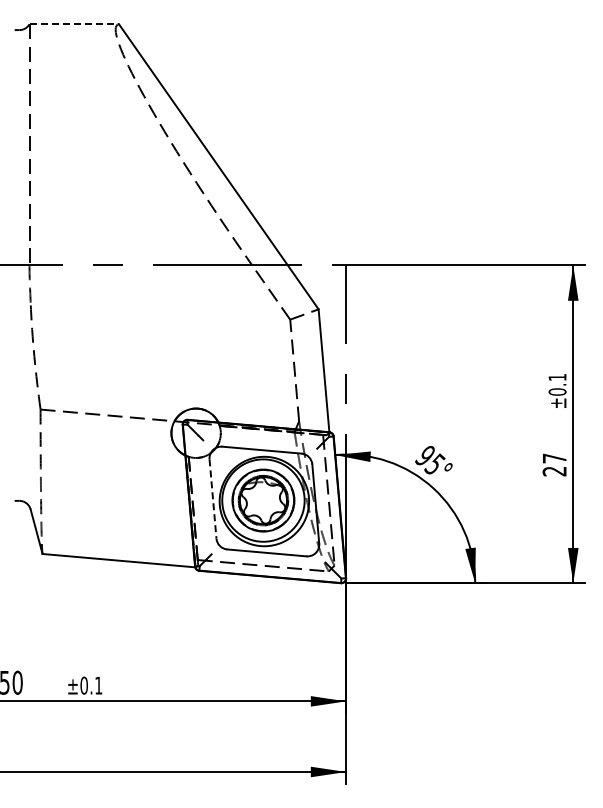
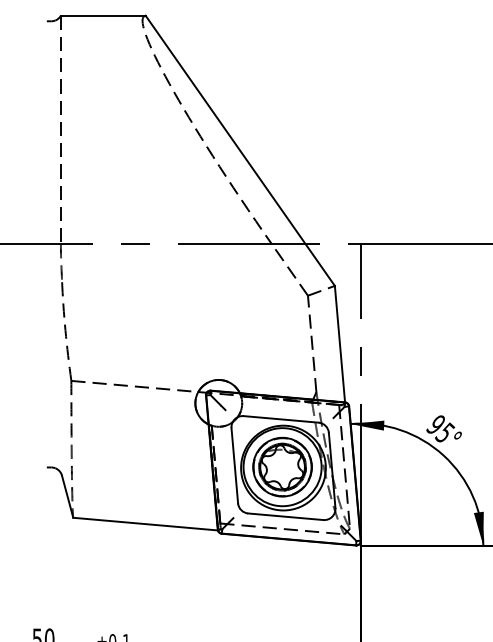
line: (74, 24) -> (103, 15), dashed -> solid
line: (213, 499) -> (235, 466), dashed -> solid

